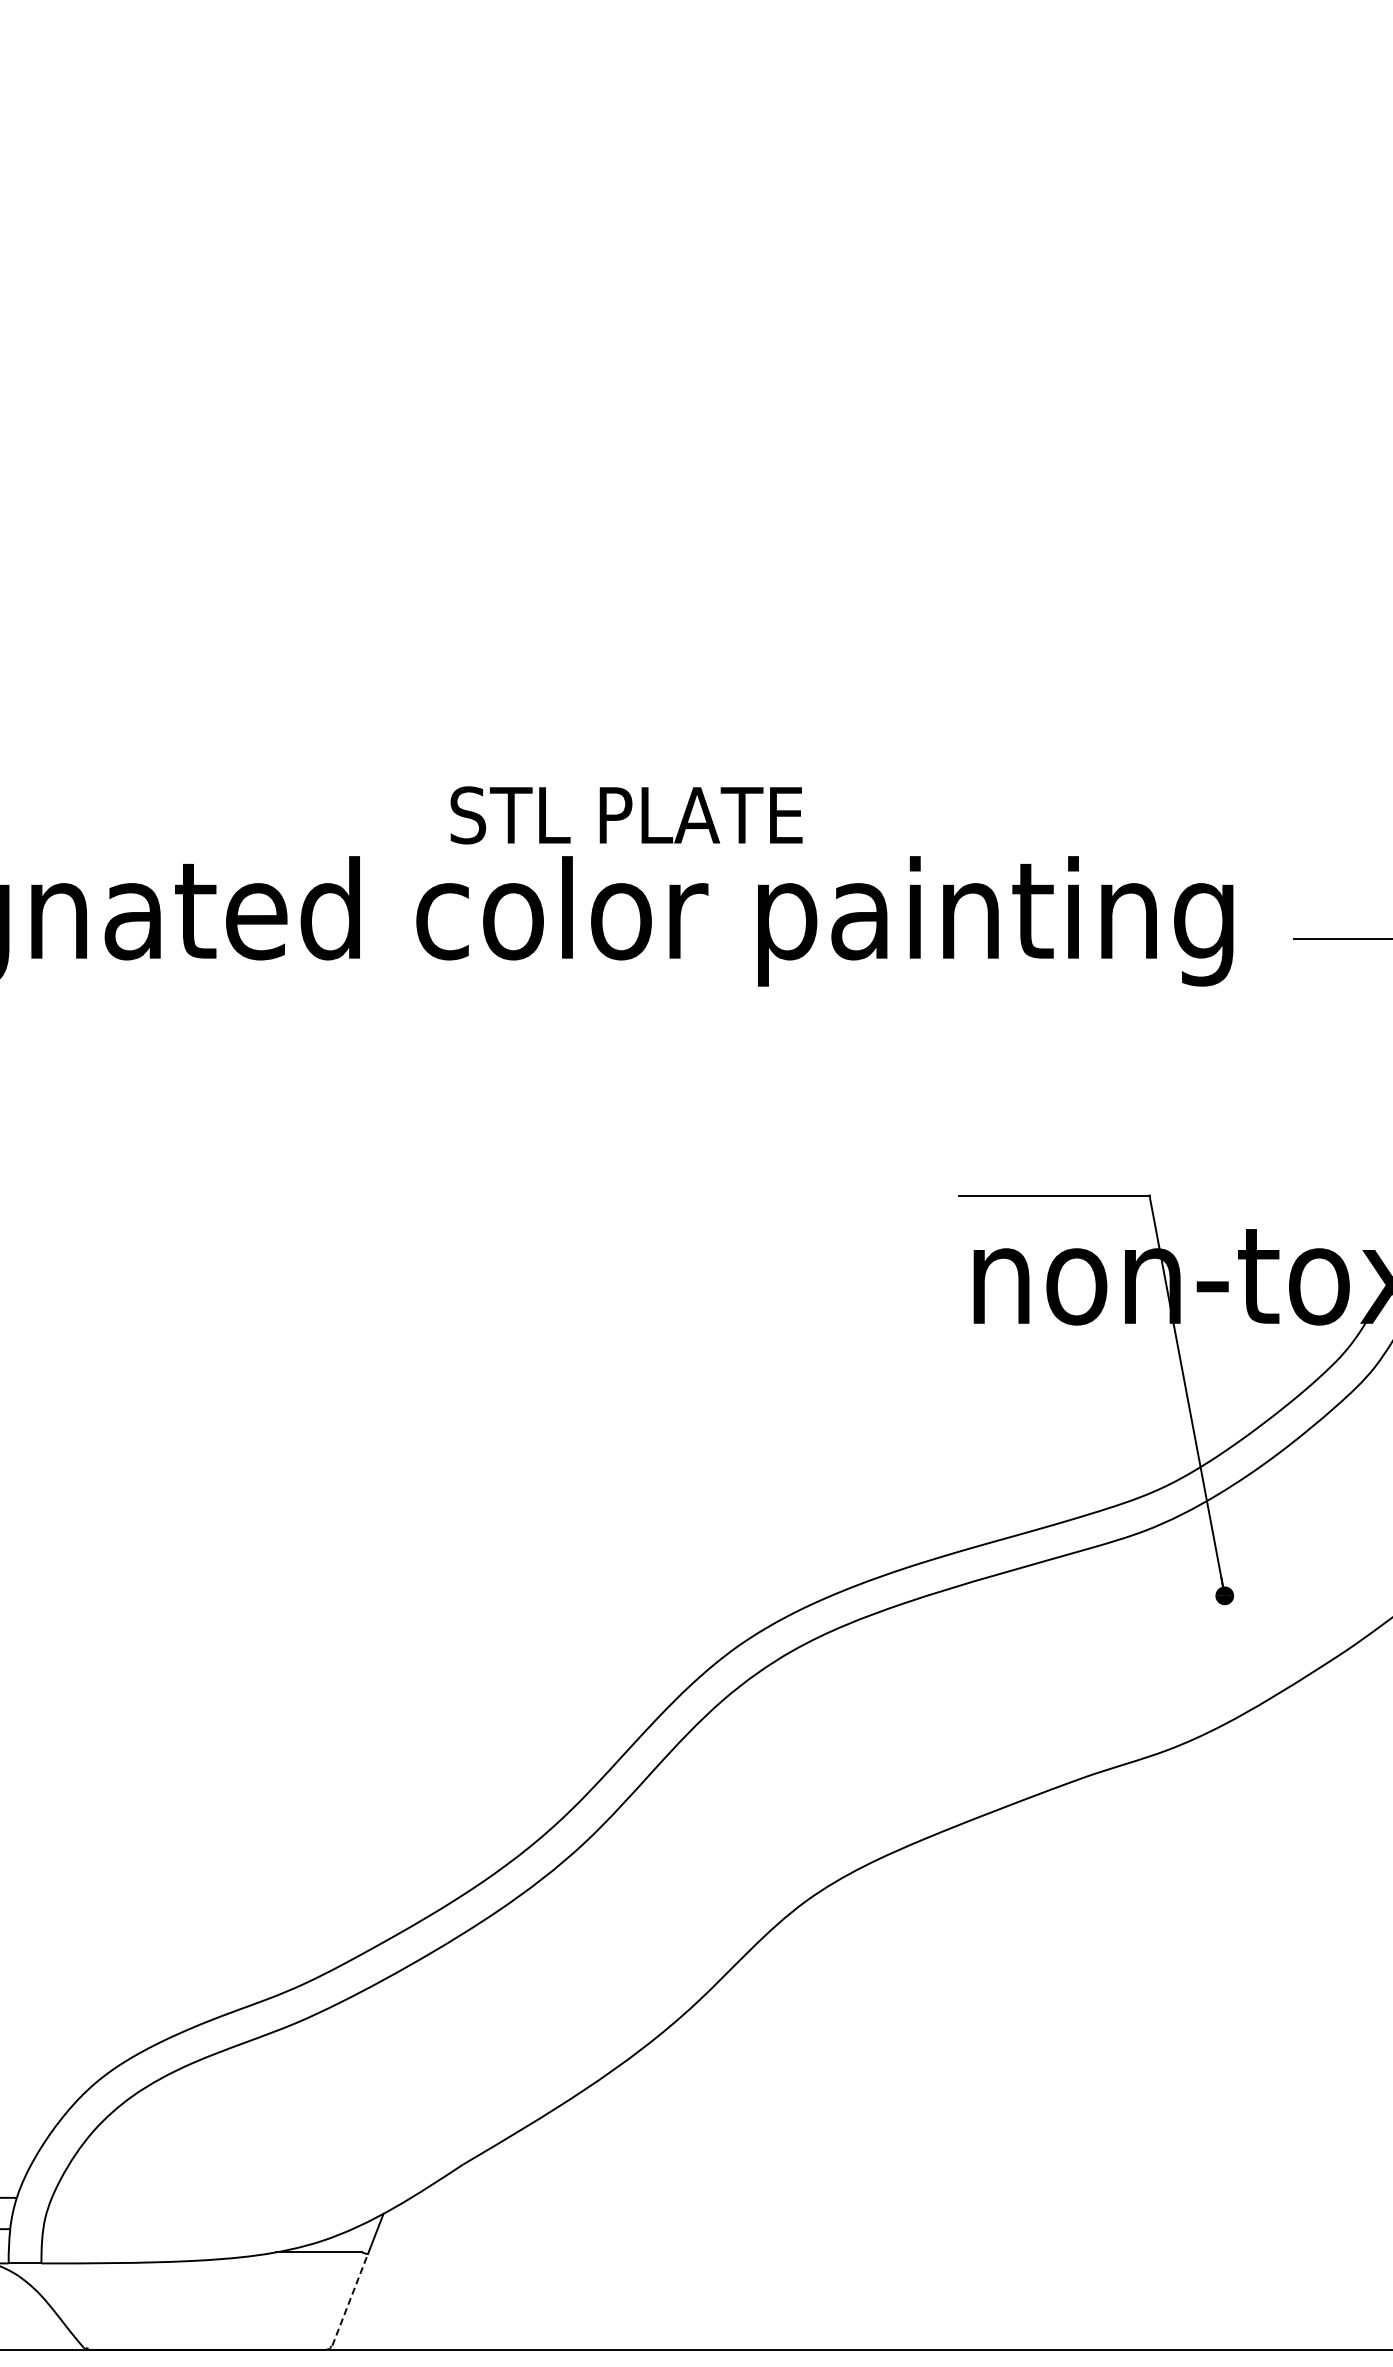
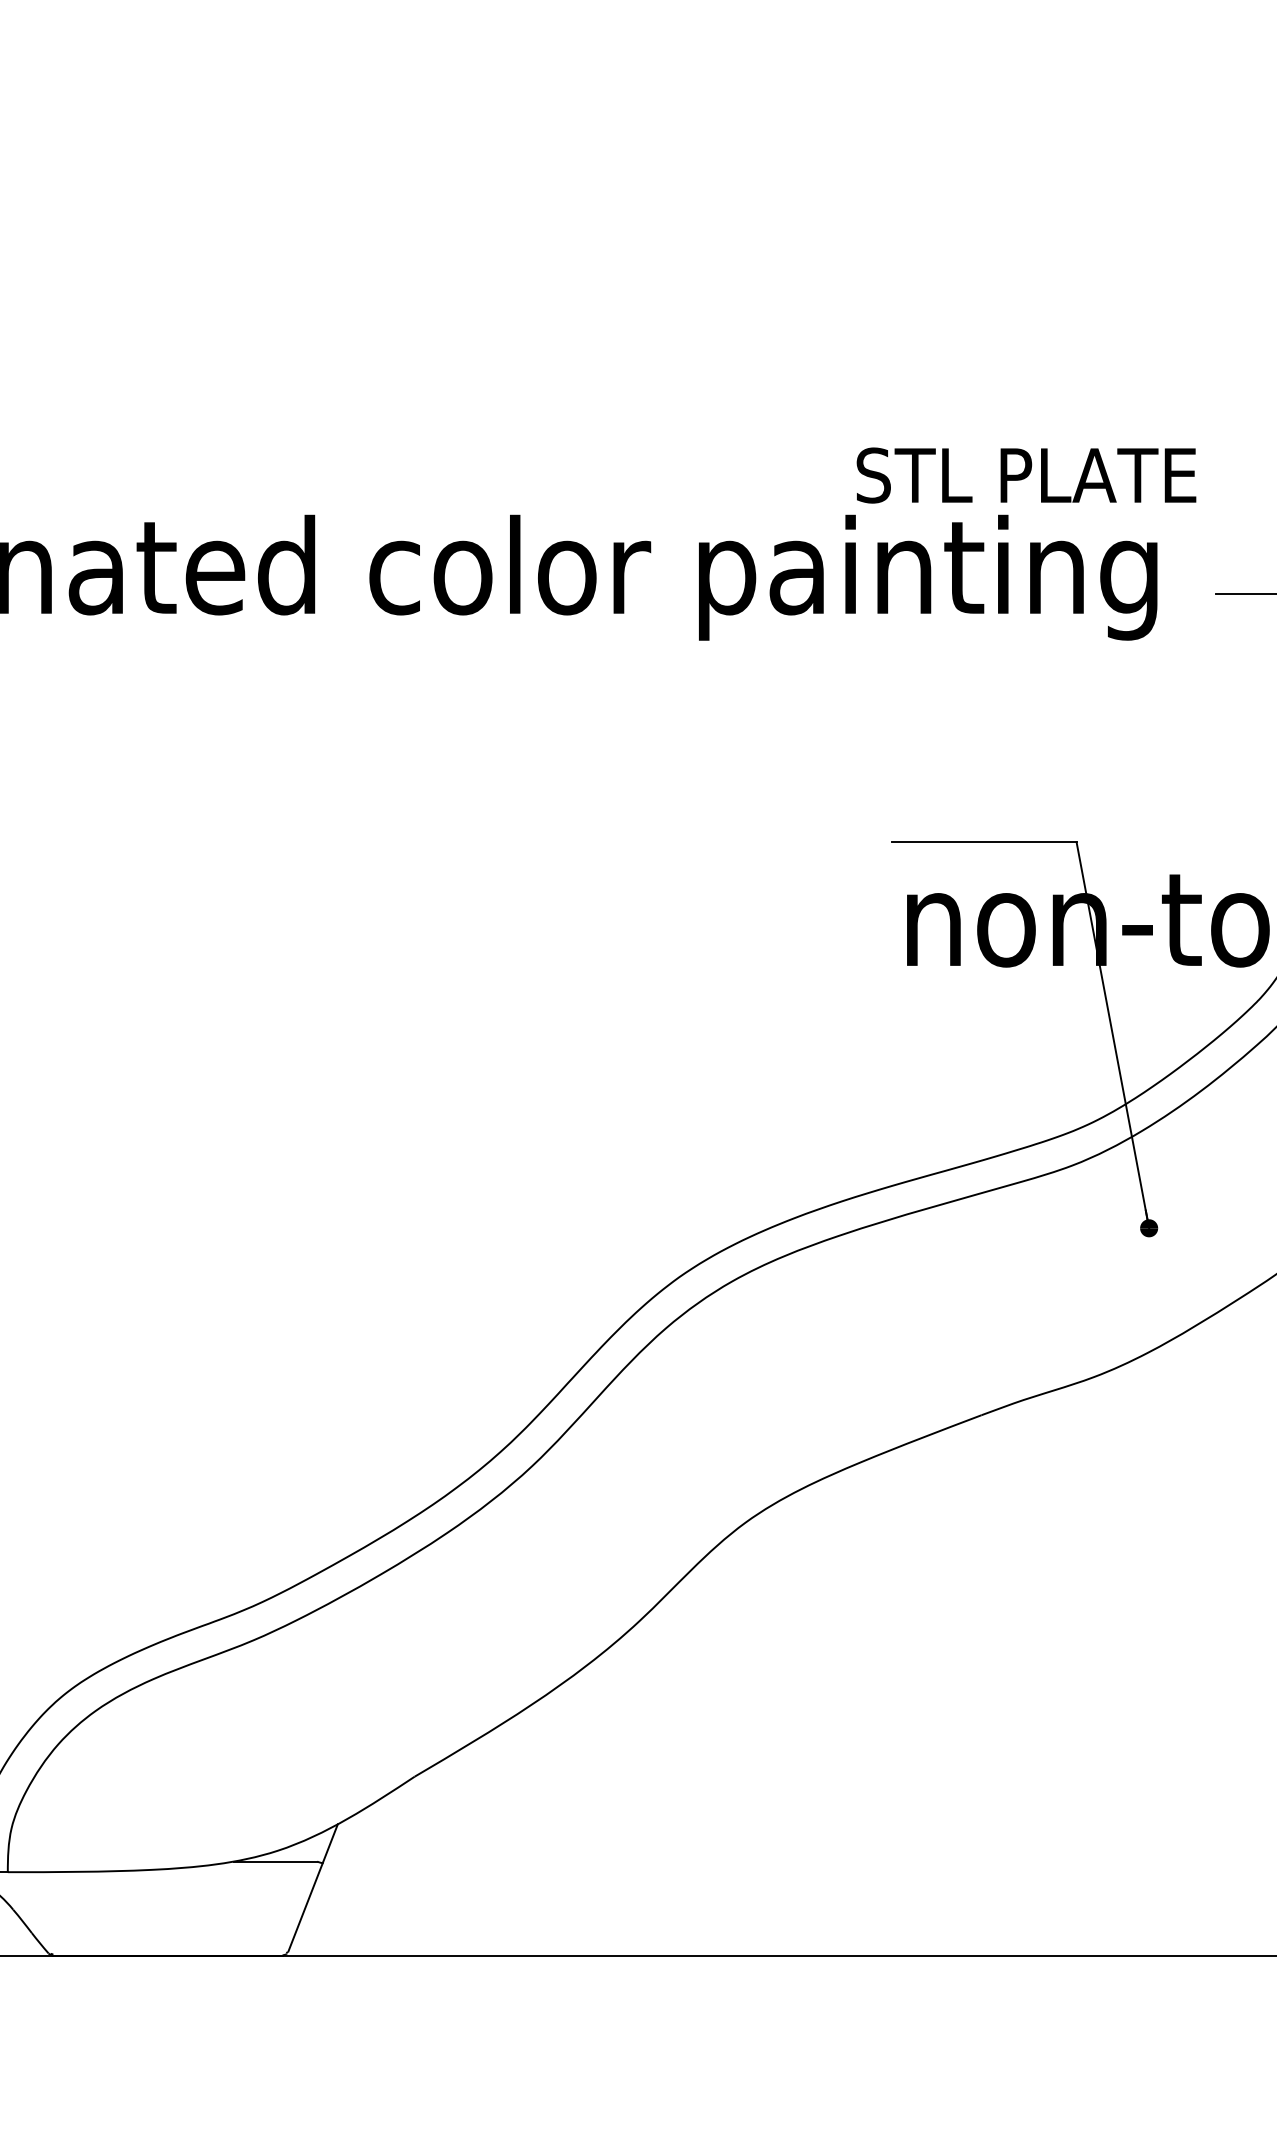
text: (626, 815) -> (1026, 475), moved
line: (350, 2299) -> (305, 1906), dashed -> solid

